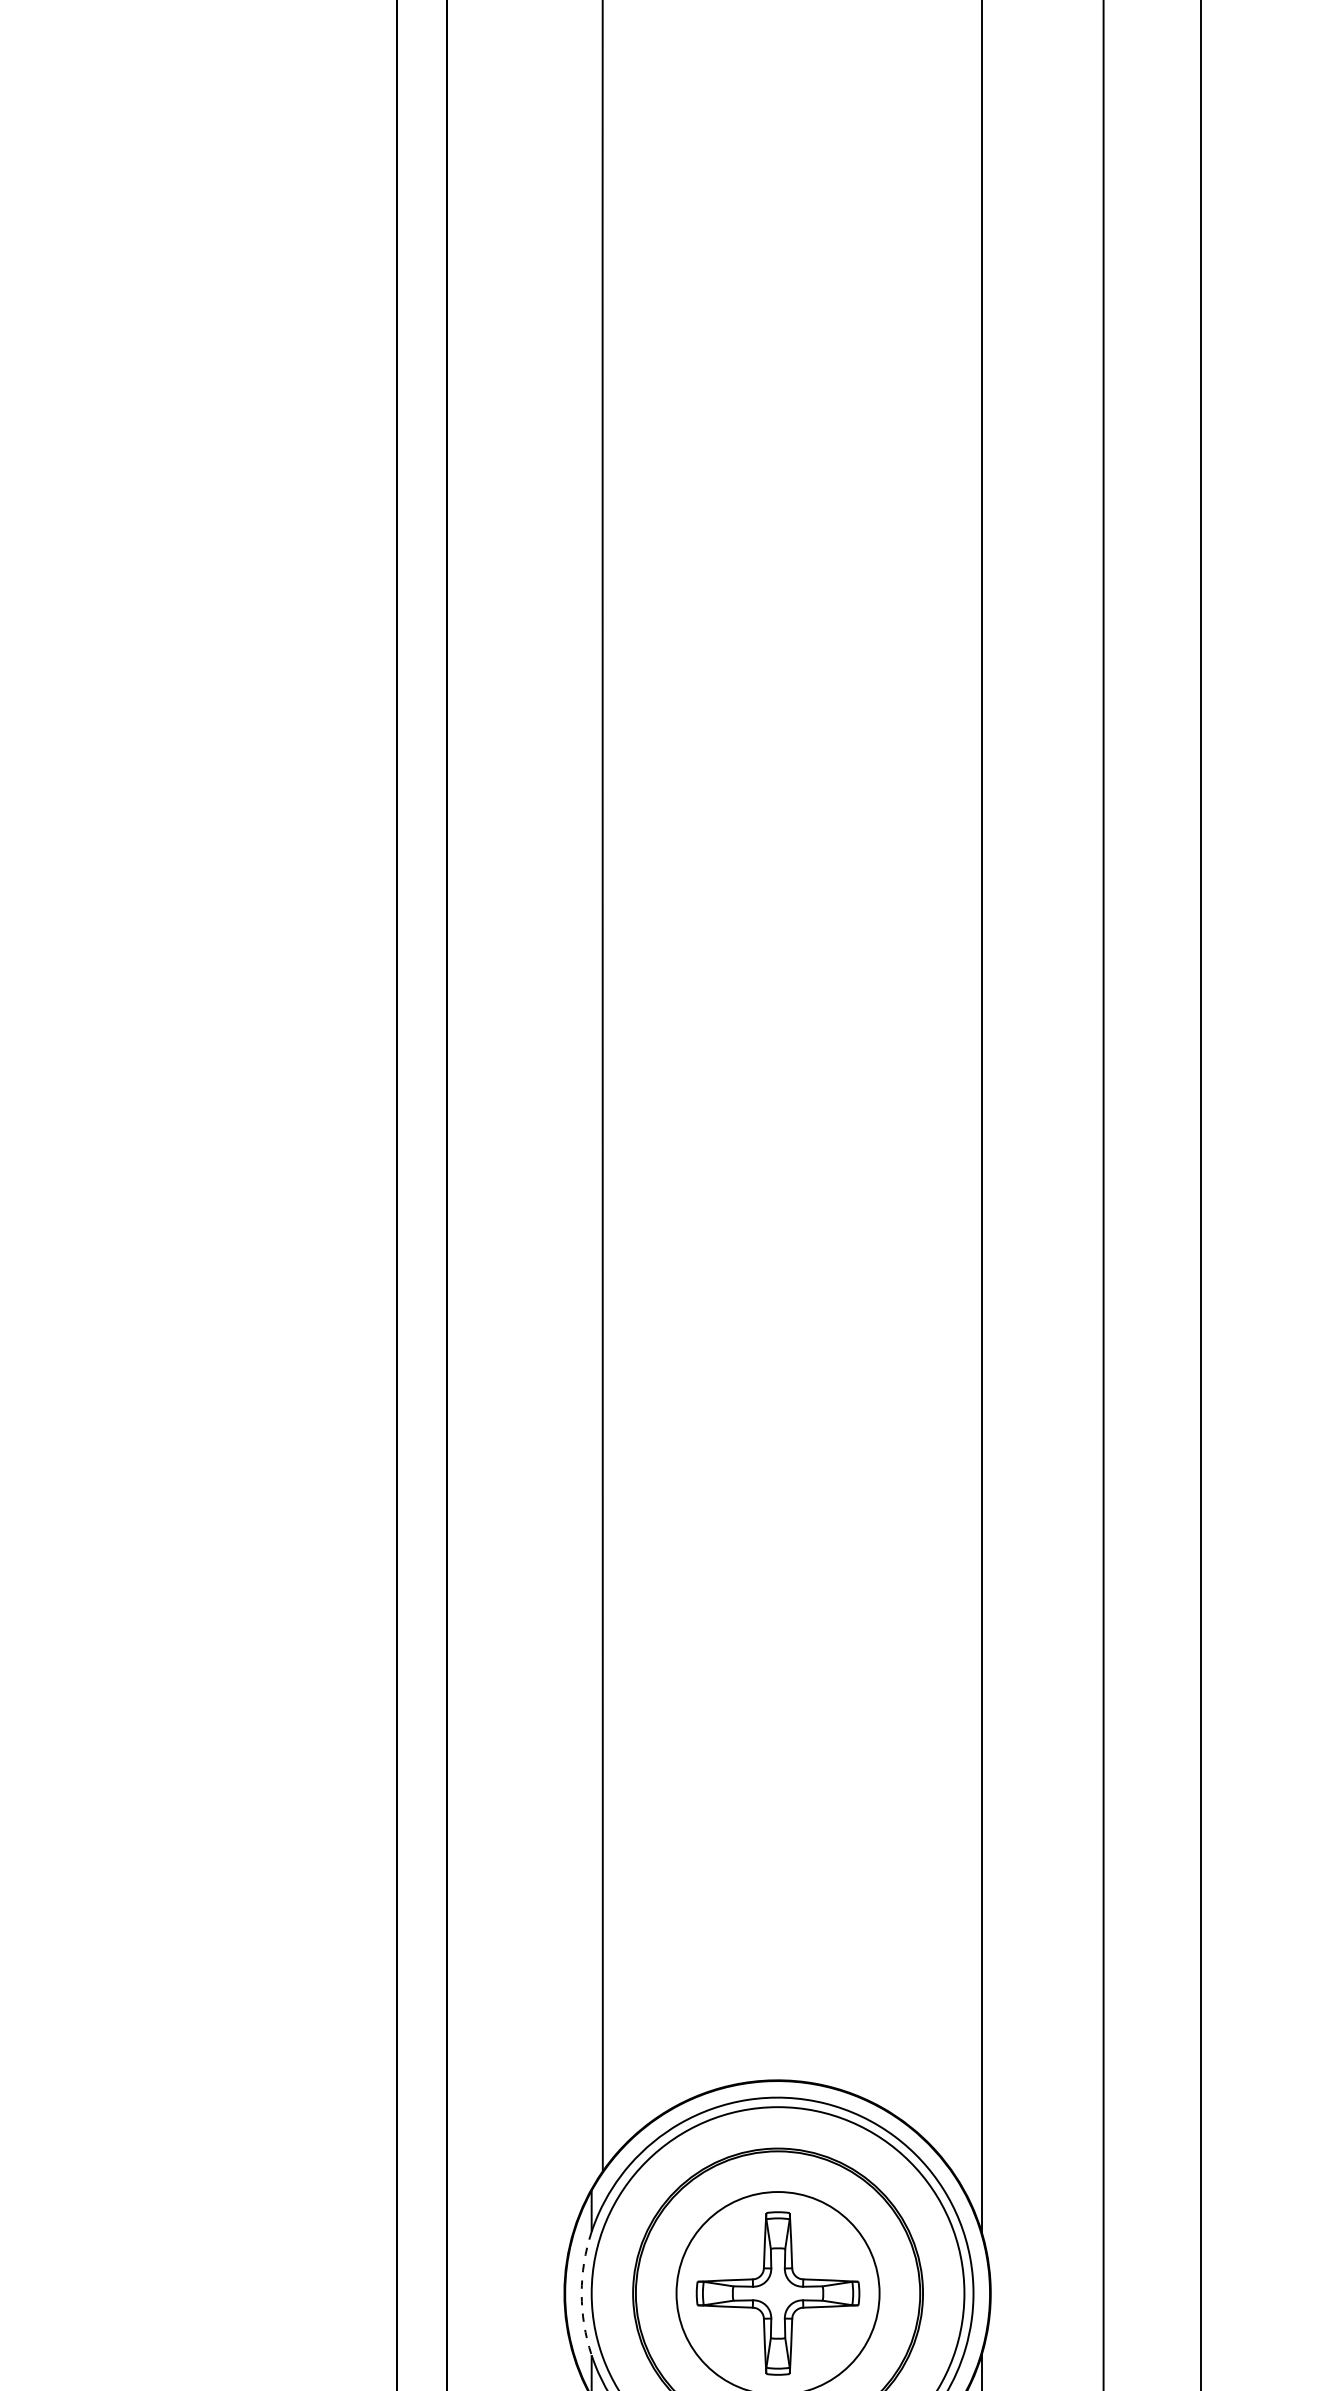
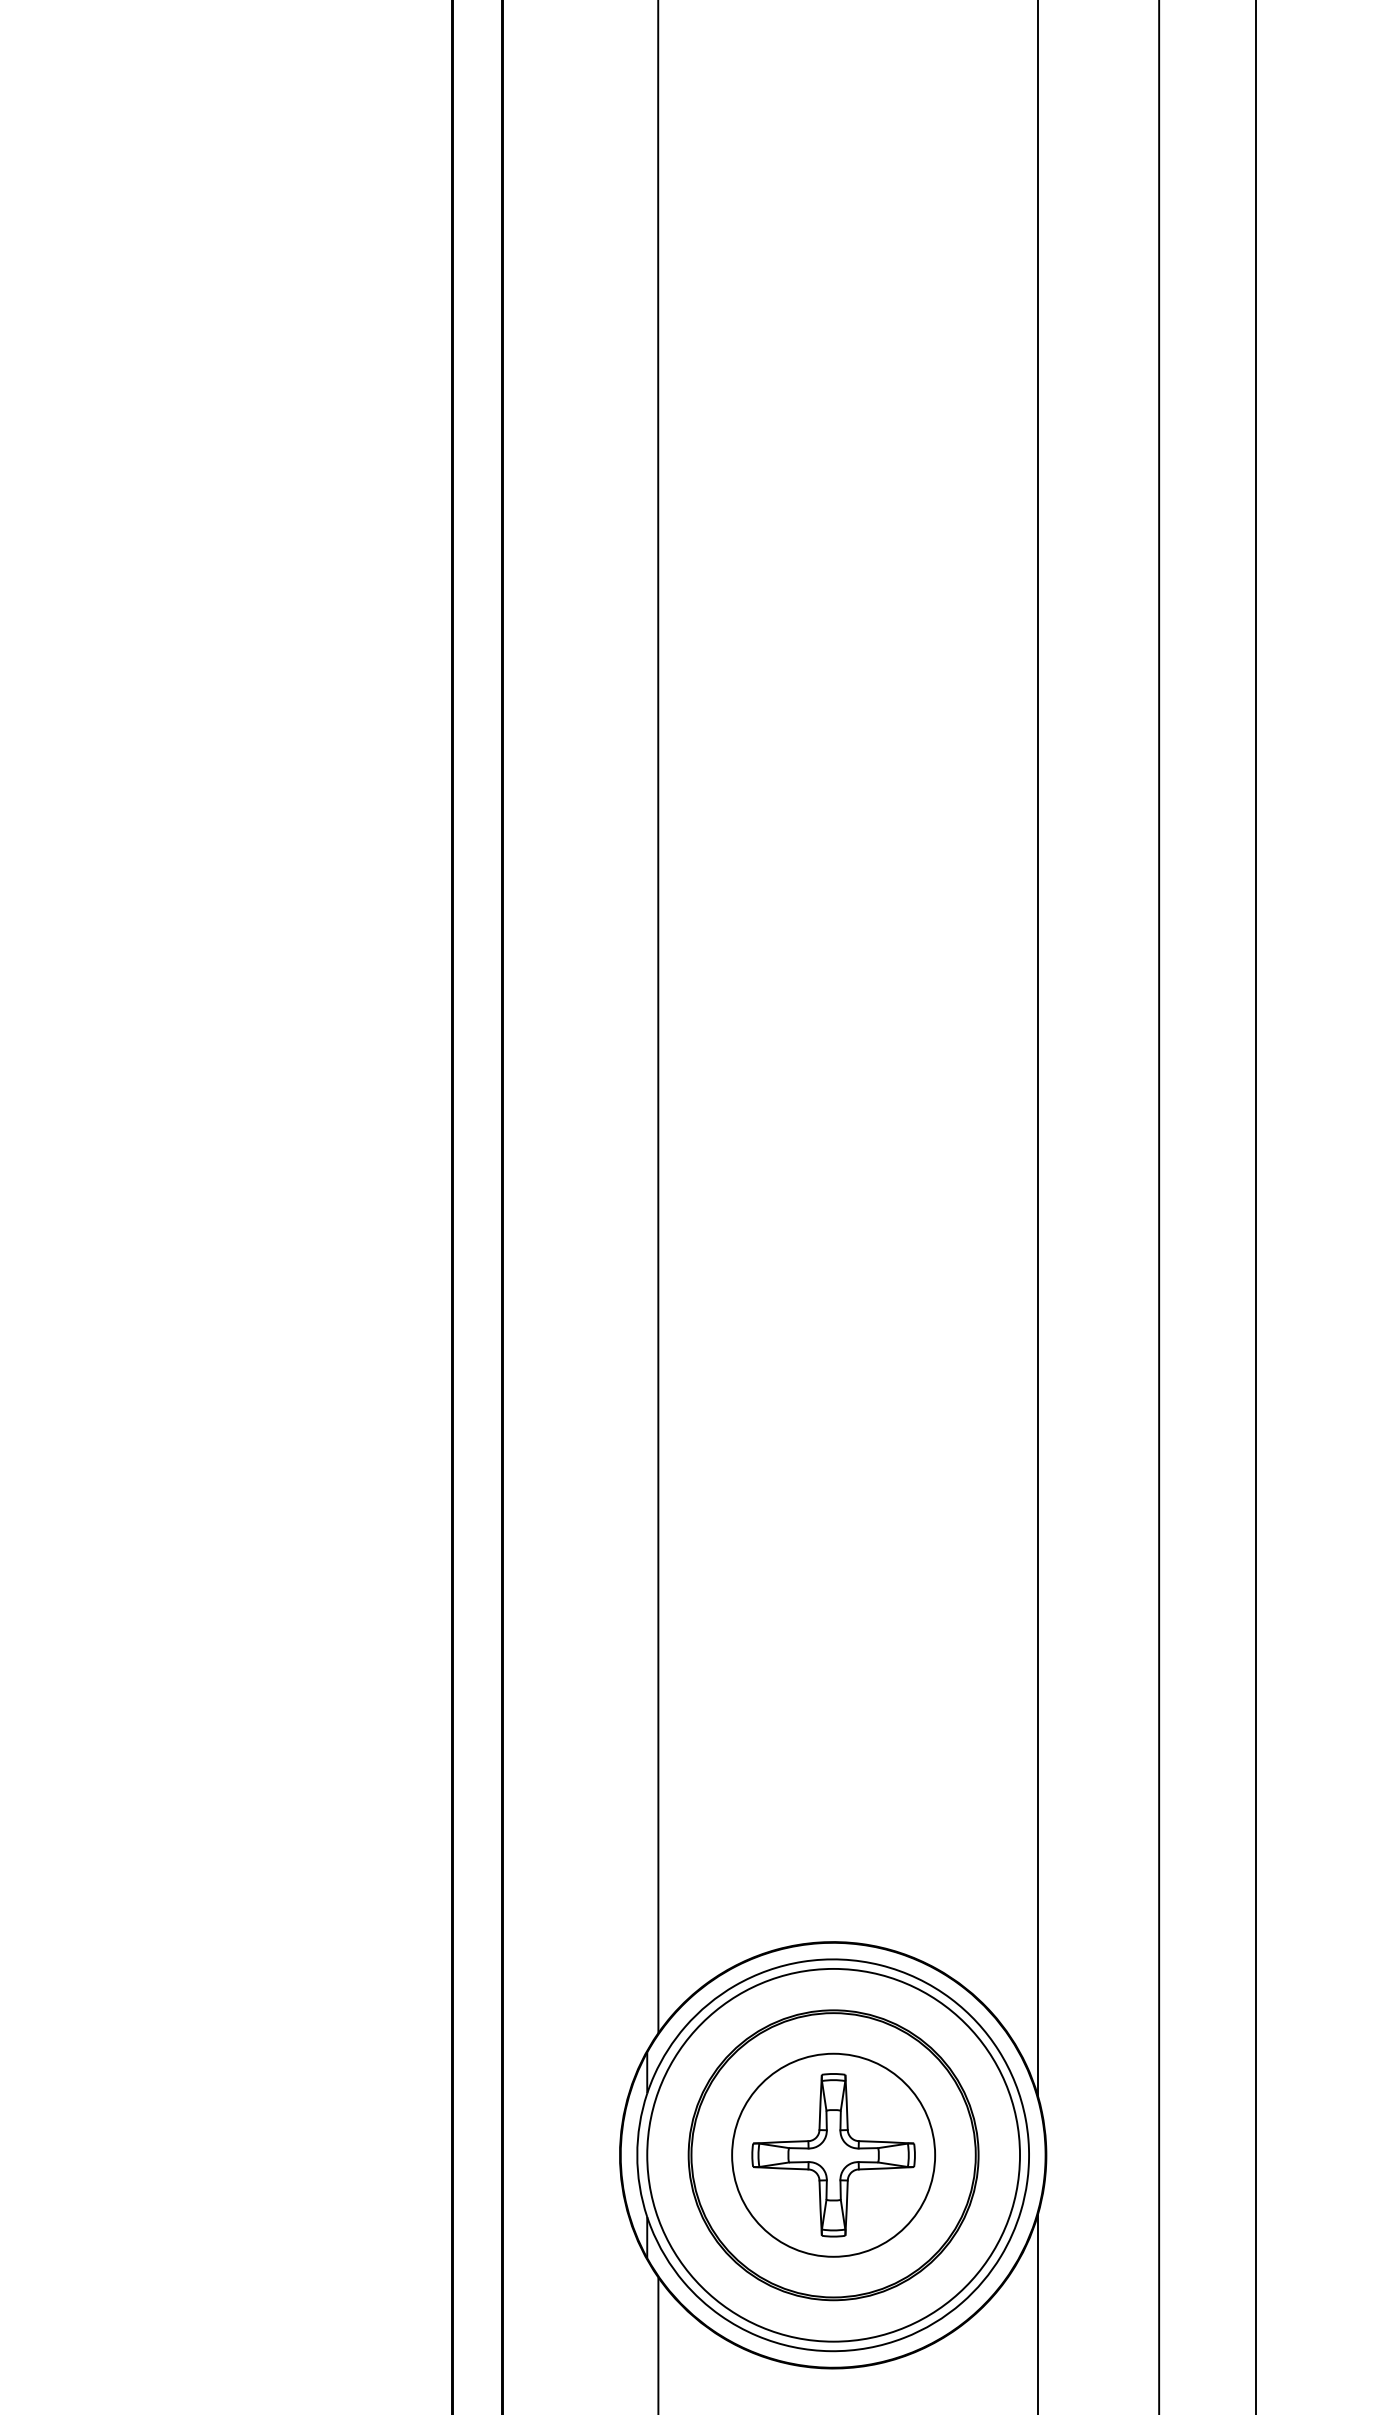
arc: (581, 2293) -> (637, 2155), dashed -> solid

